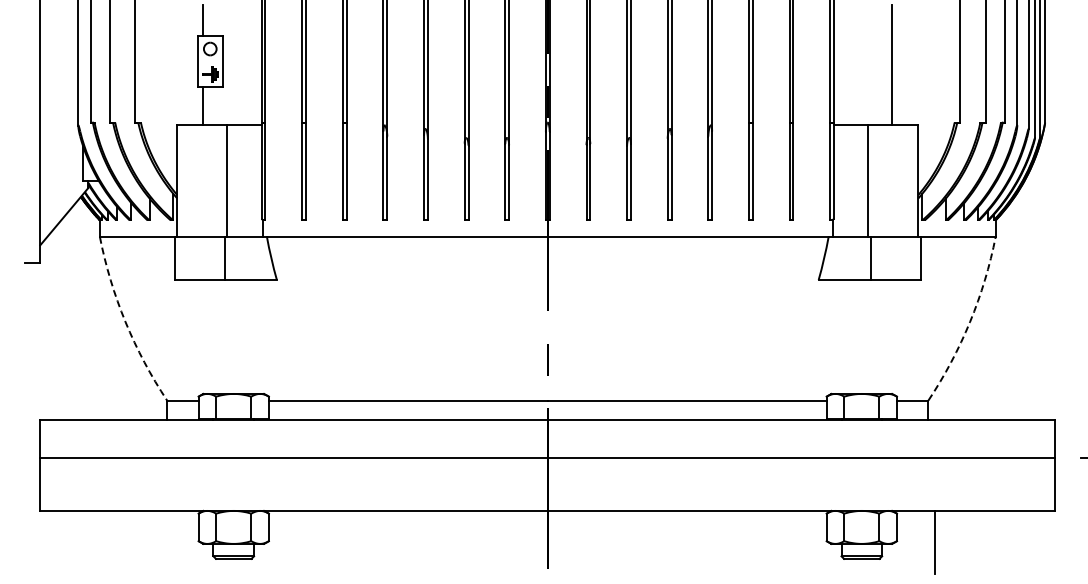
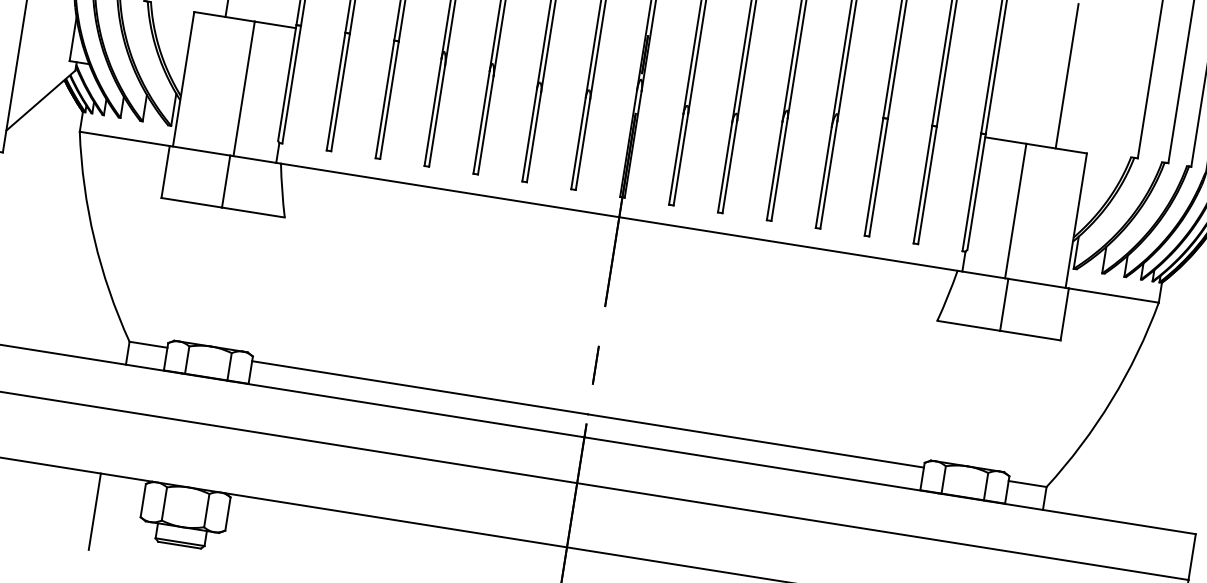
arc: (125, 321) -> (94, 238), dashed -> solid
arc: (970, 321) -> (1112, 399), dashed -> solid
line: (160, 542) -> (94, 511), added

